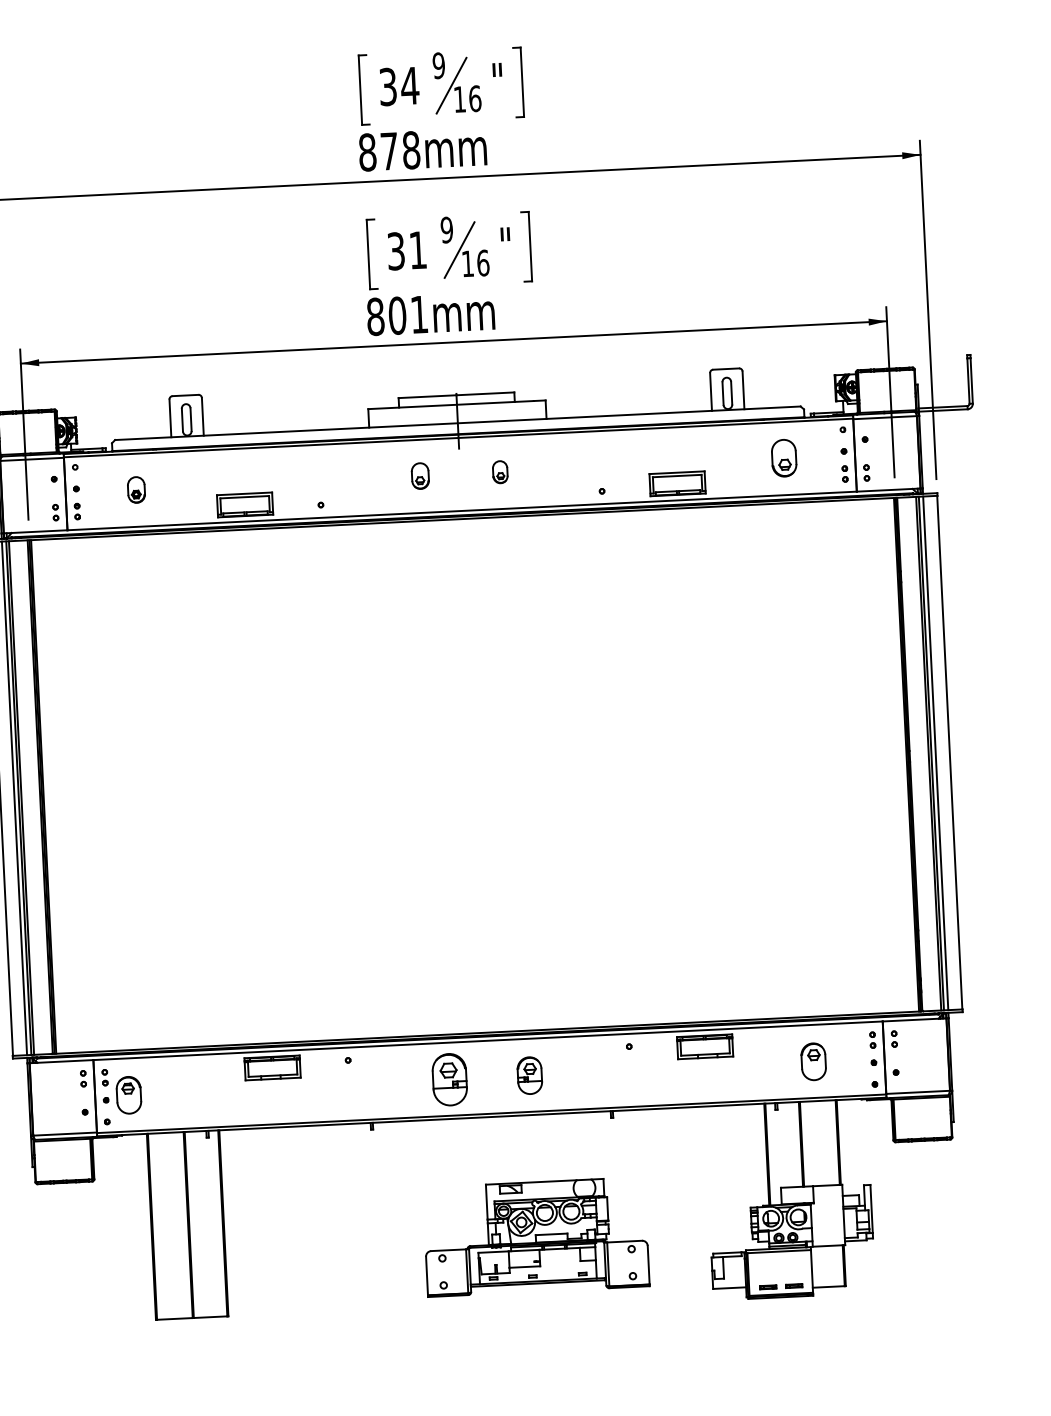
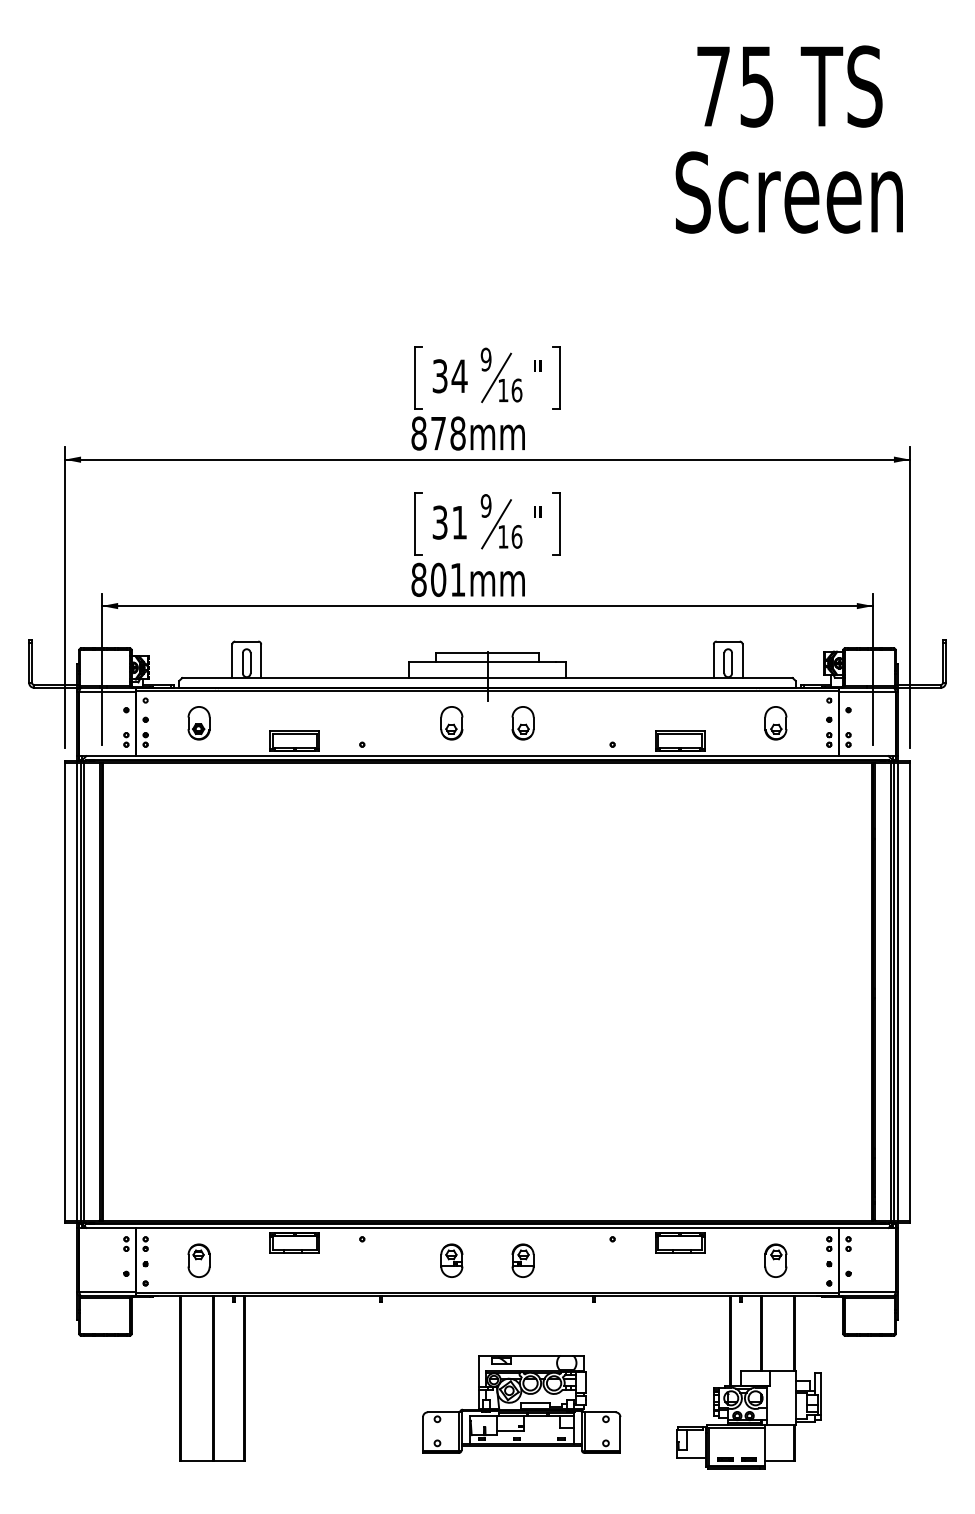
part: (499, 472) -> (522, 723), size x1.67
part: (419, 476) -> (451, 723), size x1.43
part: (135, 490) -> (198, 723), size x1.43
part: (449, 1079) -> (451, 1260), size x0.71
part: (128, 1095) -> (198, 1260), moved

